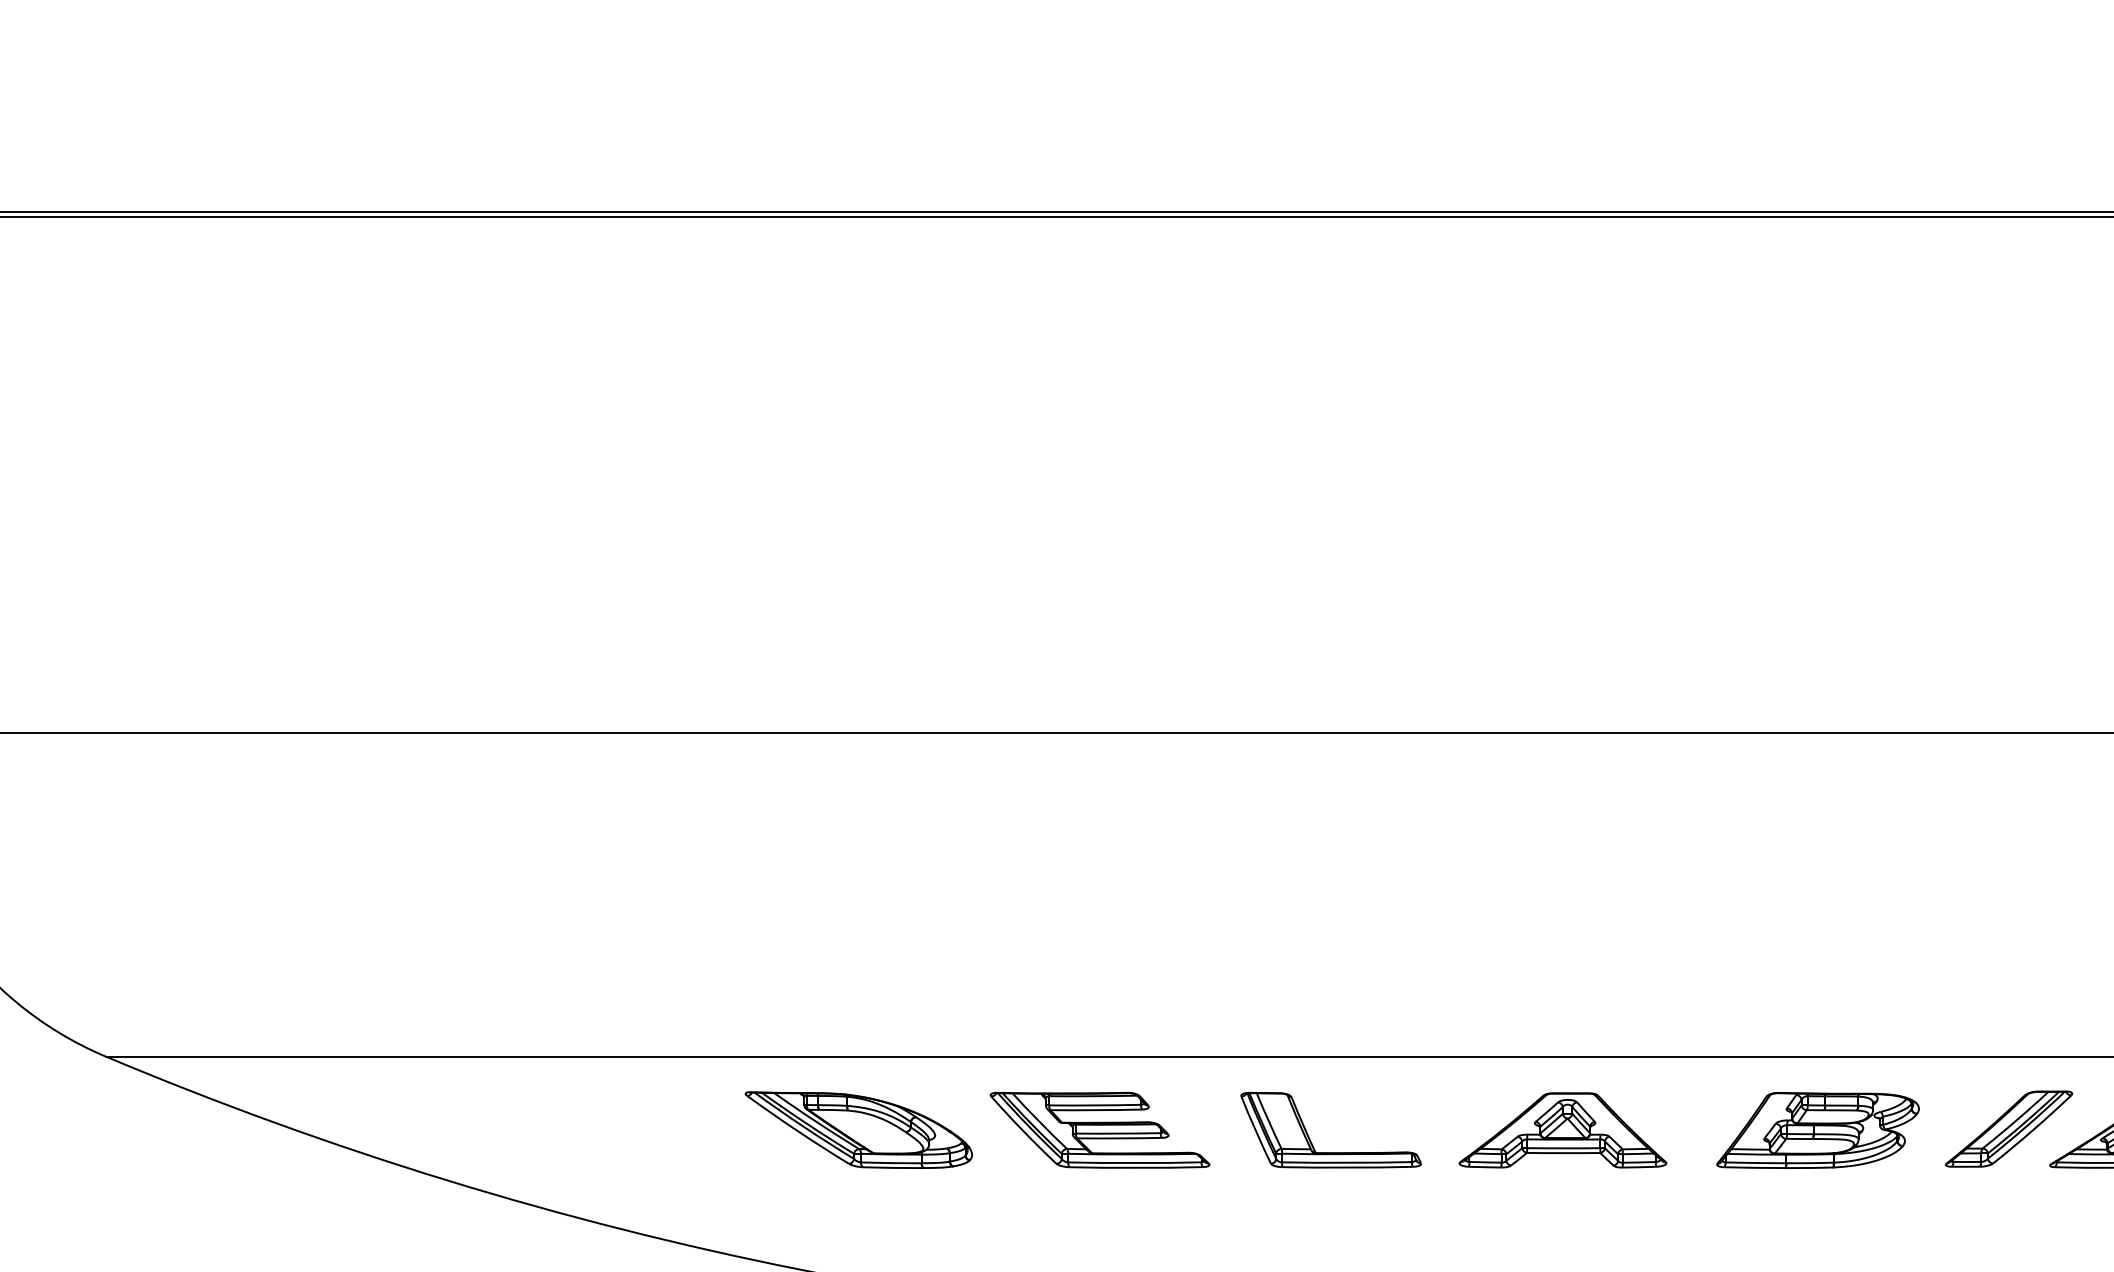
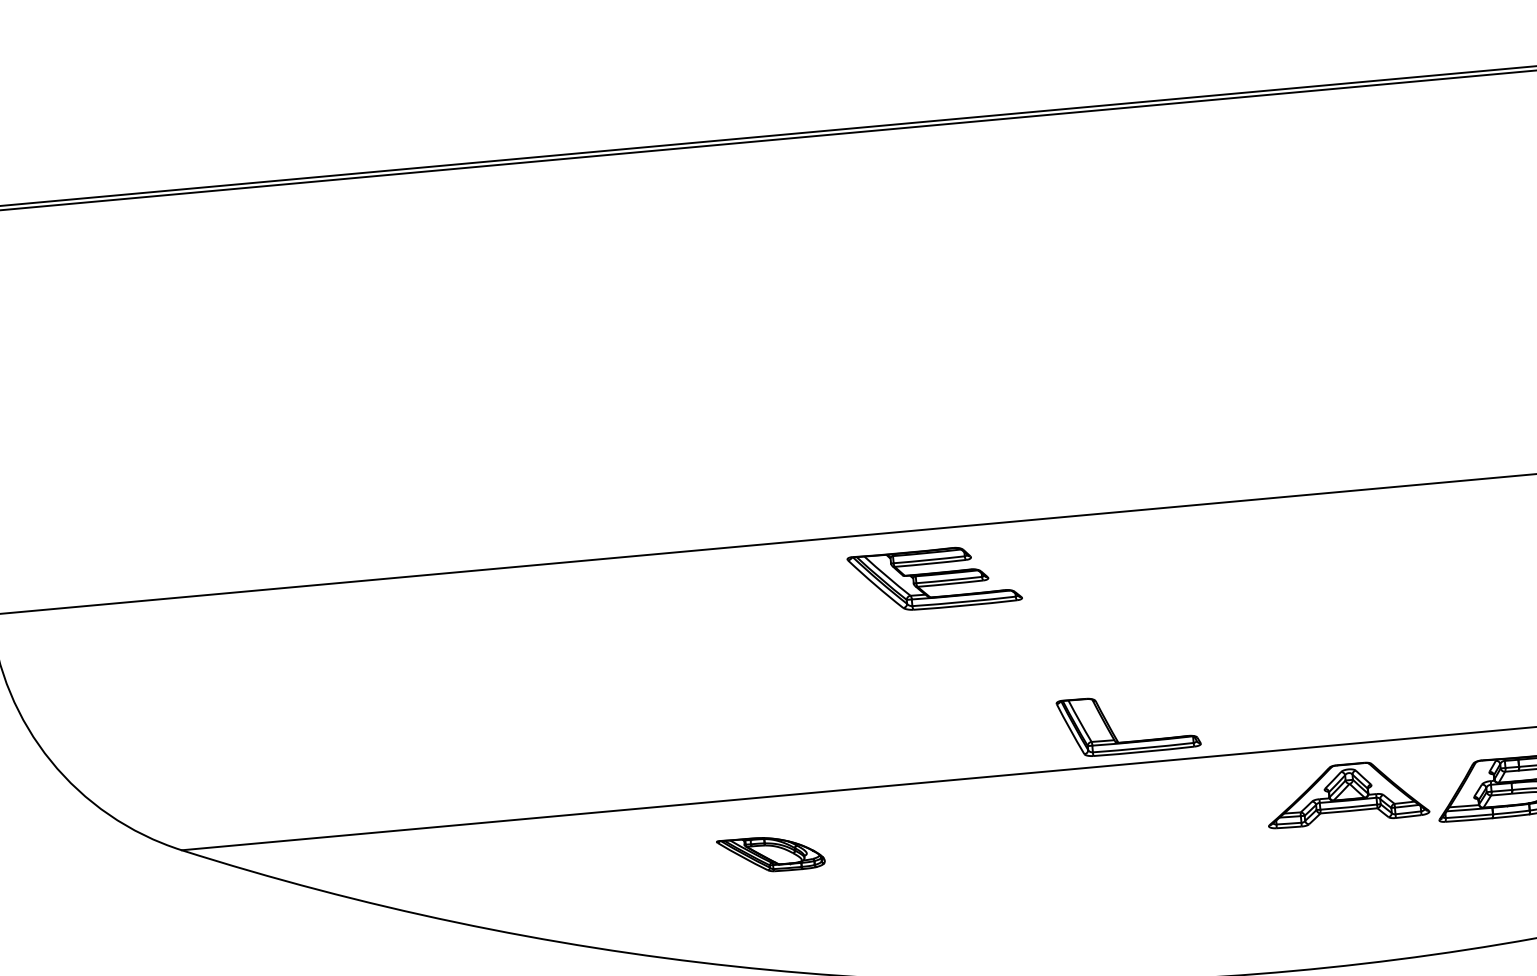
part: (858, 1129) -> (770, 853), size x0.6
part: (1099, 1129) -> (934, 578), moved
part: (1562, 1130) -> (1346, 793), moved
part: (1310, 1138) -> (1113, 731), moved

